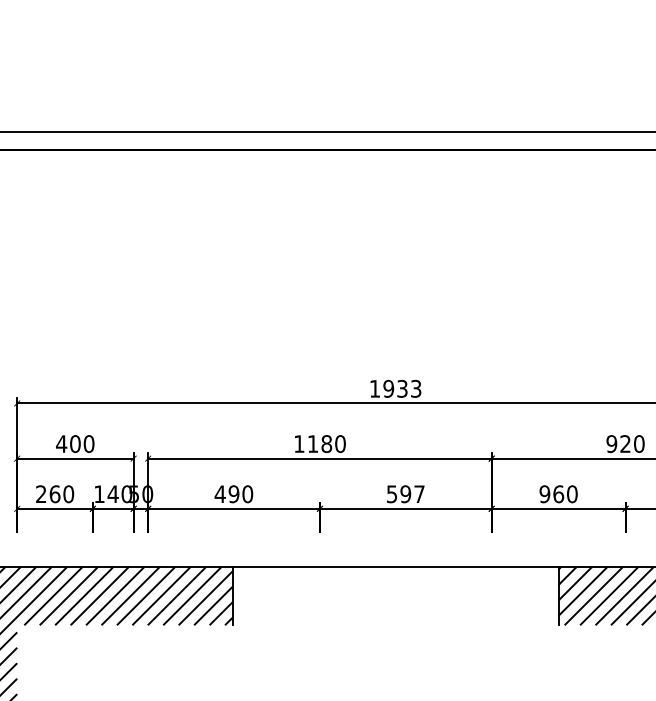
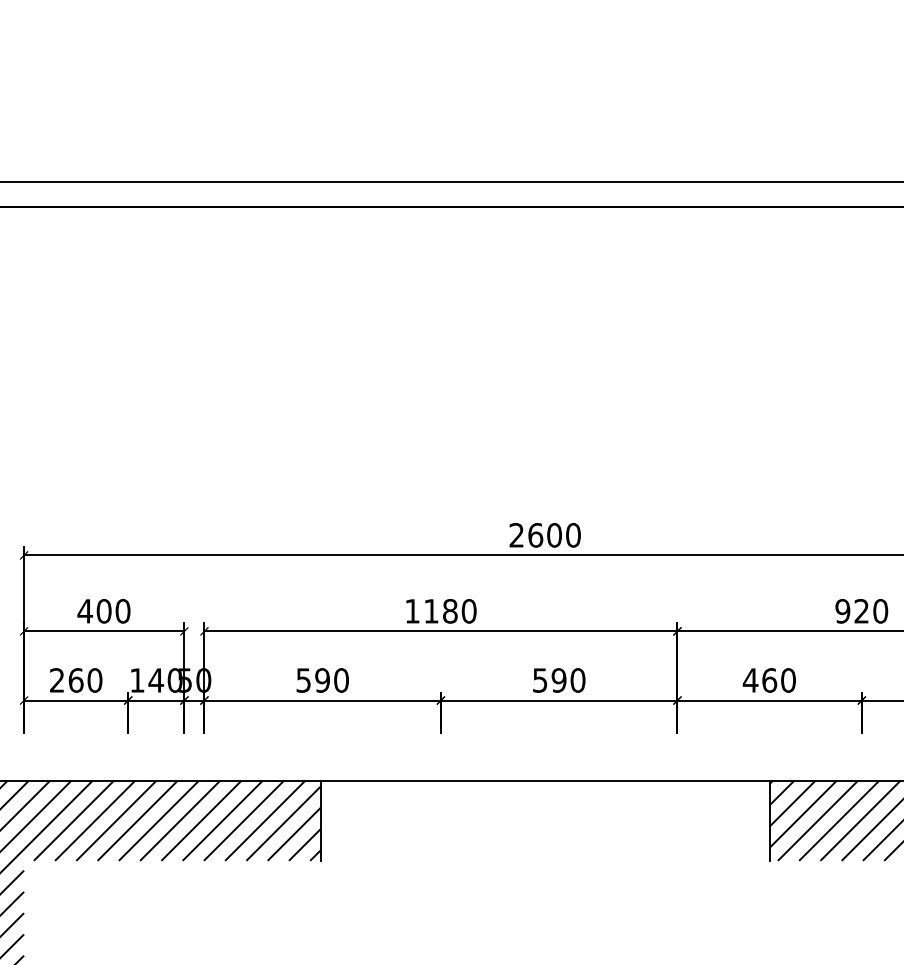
text: (395, 388) -> (544, 535), 1933 -> 2600
text: (220, 494) -> (303, 680), 490 -> 590
text: (419, 494) -> (577, 680), 597 -> 590
text: (544, 494) -> (750, 680), 960 -> 460

